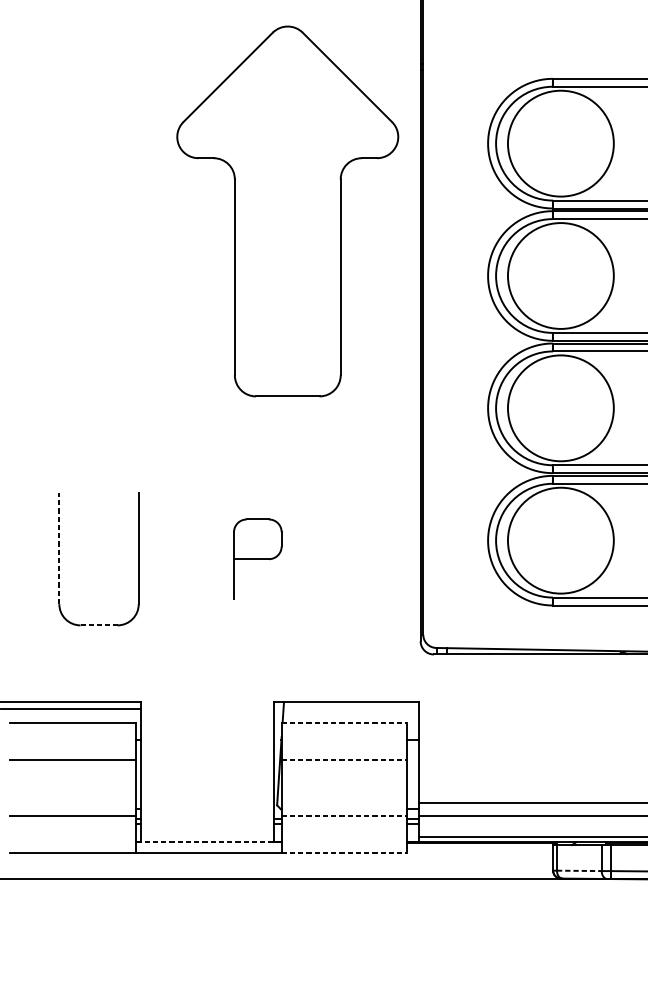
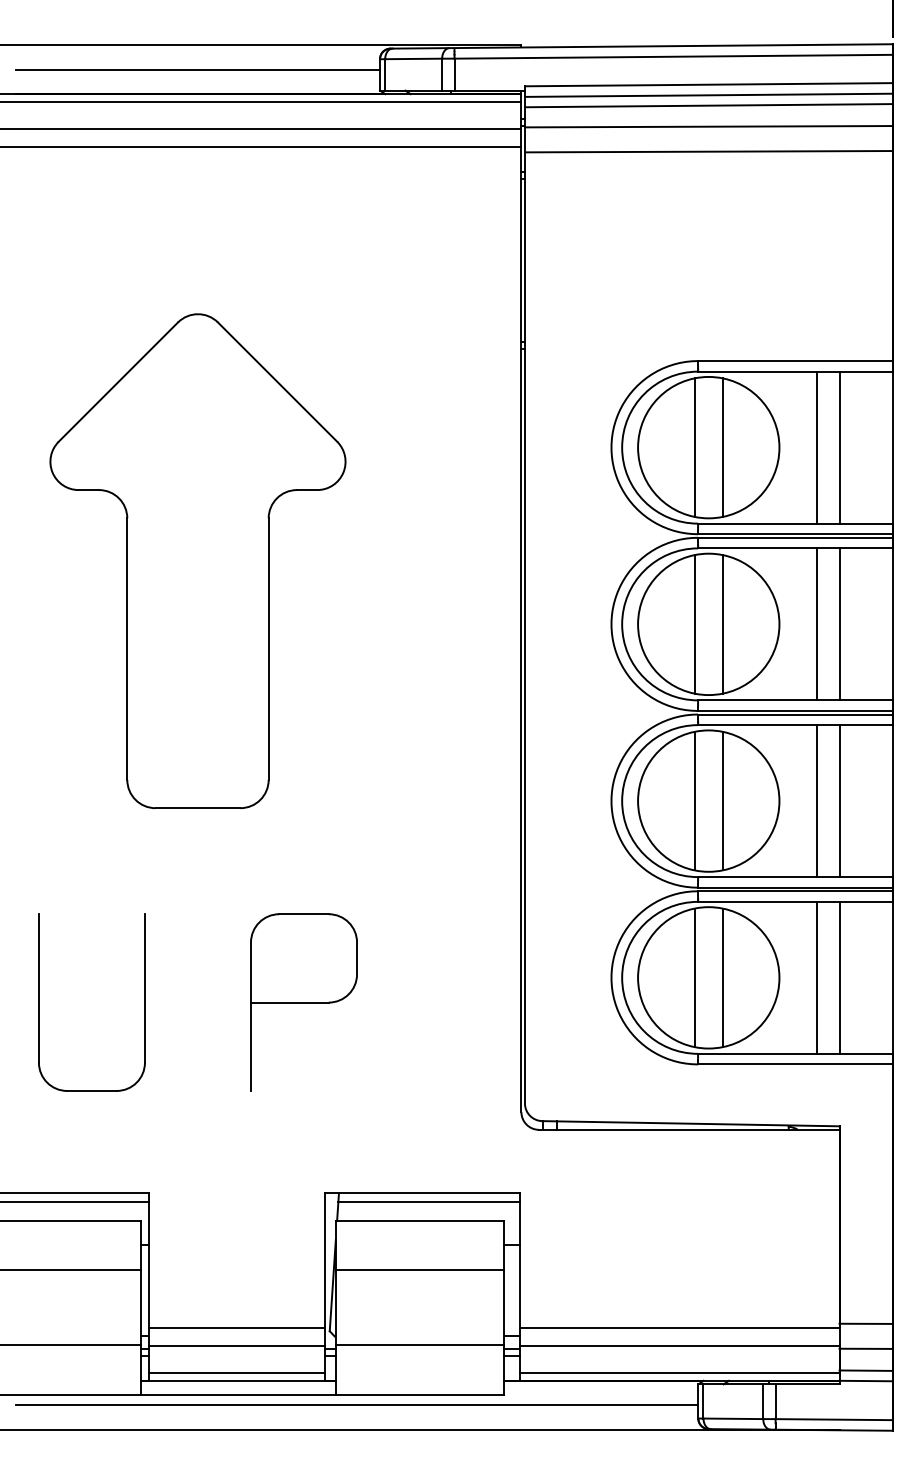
line: (550, 143) -> (694, 447), added
line: (571, 143) -> (722, 447), added
line: (641, 143) -> (816, 447), added
part: (287, 210) -> (197, 560), moved
line: (550, 276) -> (694, 624), added
line: (571, 276) -> (722, 624), added
line: (641, 276) -> (816, 624), added
line: (550, 407) -> (694, 800), added
line: (571, 407) -> (722, 800), added
line: (641, 408) -> (816, 801), added
line: (550, 540) -> (694, 977), added
line: (571, 540) -> (722, 977), added
line: (641, 540) -> (816, 977), added
line: (59, 547) -> (38, 987), dashed -> solid
part: (257, 559) -> (303, 1002), size x1.67
line: (98, 625) -> (91, 1090), dashed -> solid
line: (351, 708) -> (428, 1202), added
line: (344, 722) -> (419, 1220), dashed -> solid
line: (344, 759) -> (419, 1270), dashed -> solid
line: (207, 803) -> (236, 1328), added
line: (207, 815) -> (236, 1345), added
line: (344, 815) -> (419, 1345), dashed -> solid
line: (207, 836) -> (236, 1373), added
line: (208, 842) -> (238, 1380), dashed -> solid
line: (344, 852) -> (419, 1394), dashed -> solid
line: (297, 860) -> (356, 1405), added
line: (579, 870) -> (733, 1418), dashed -> solid

